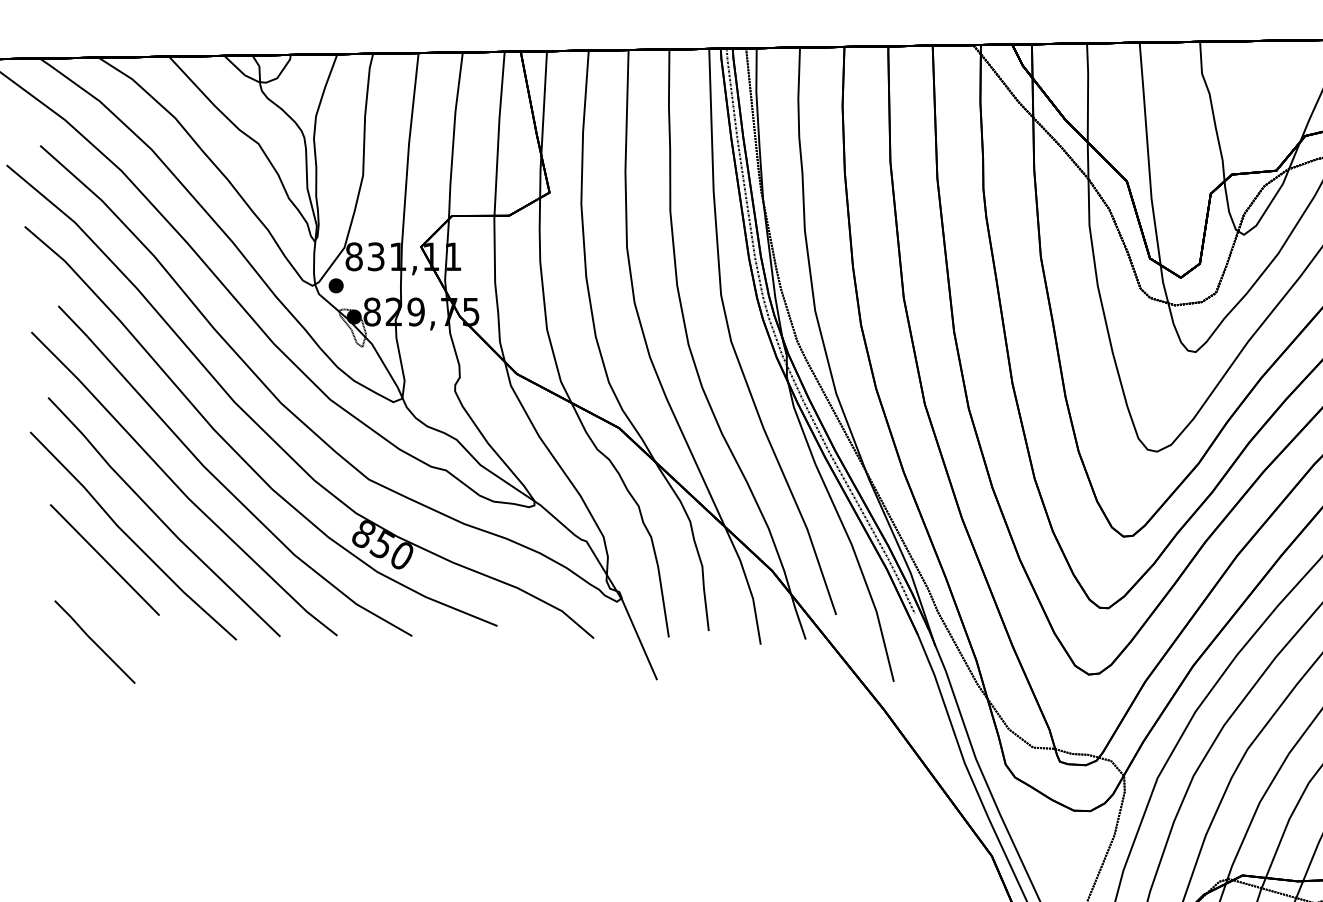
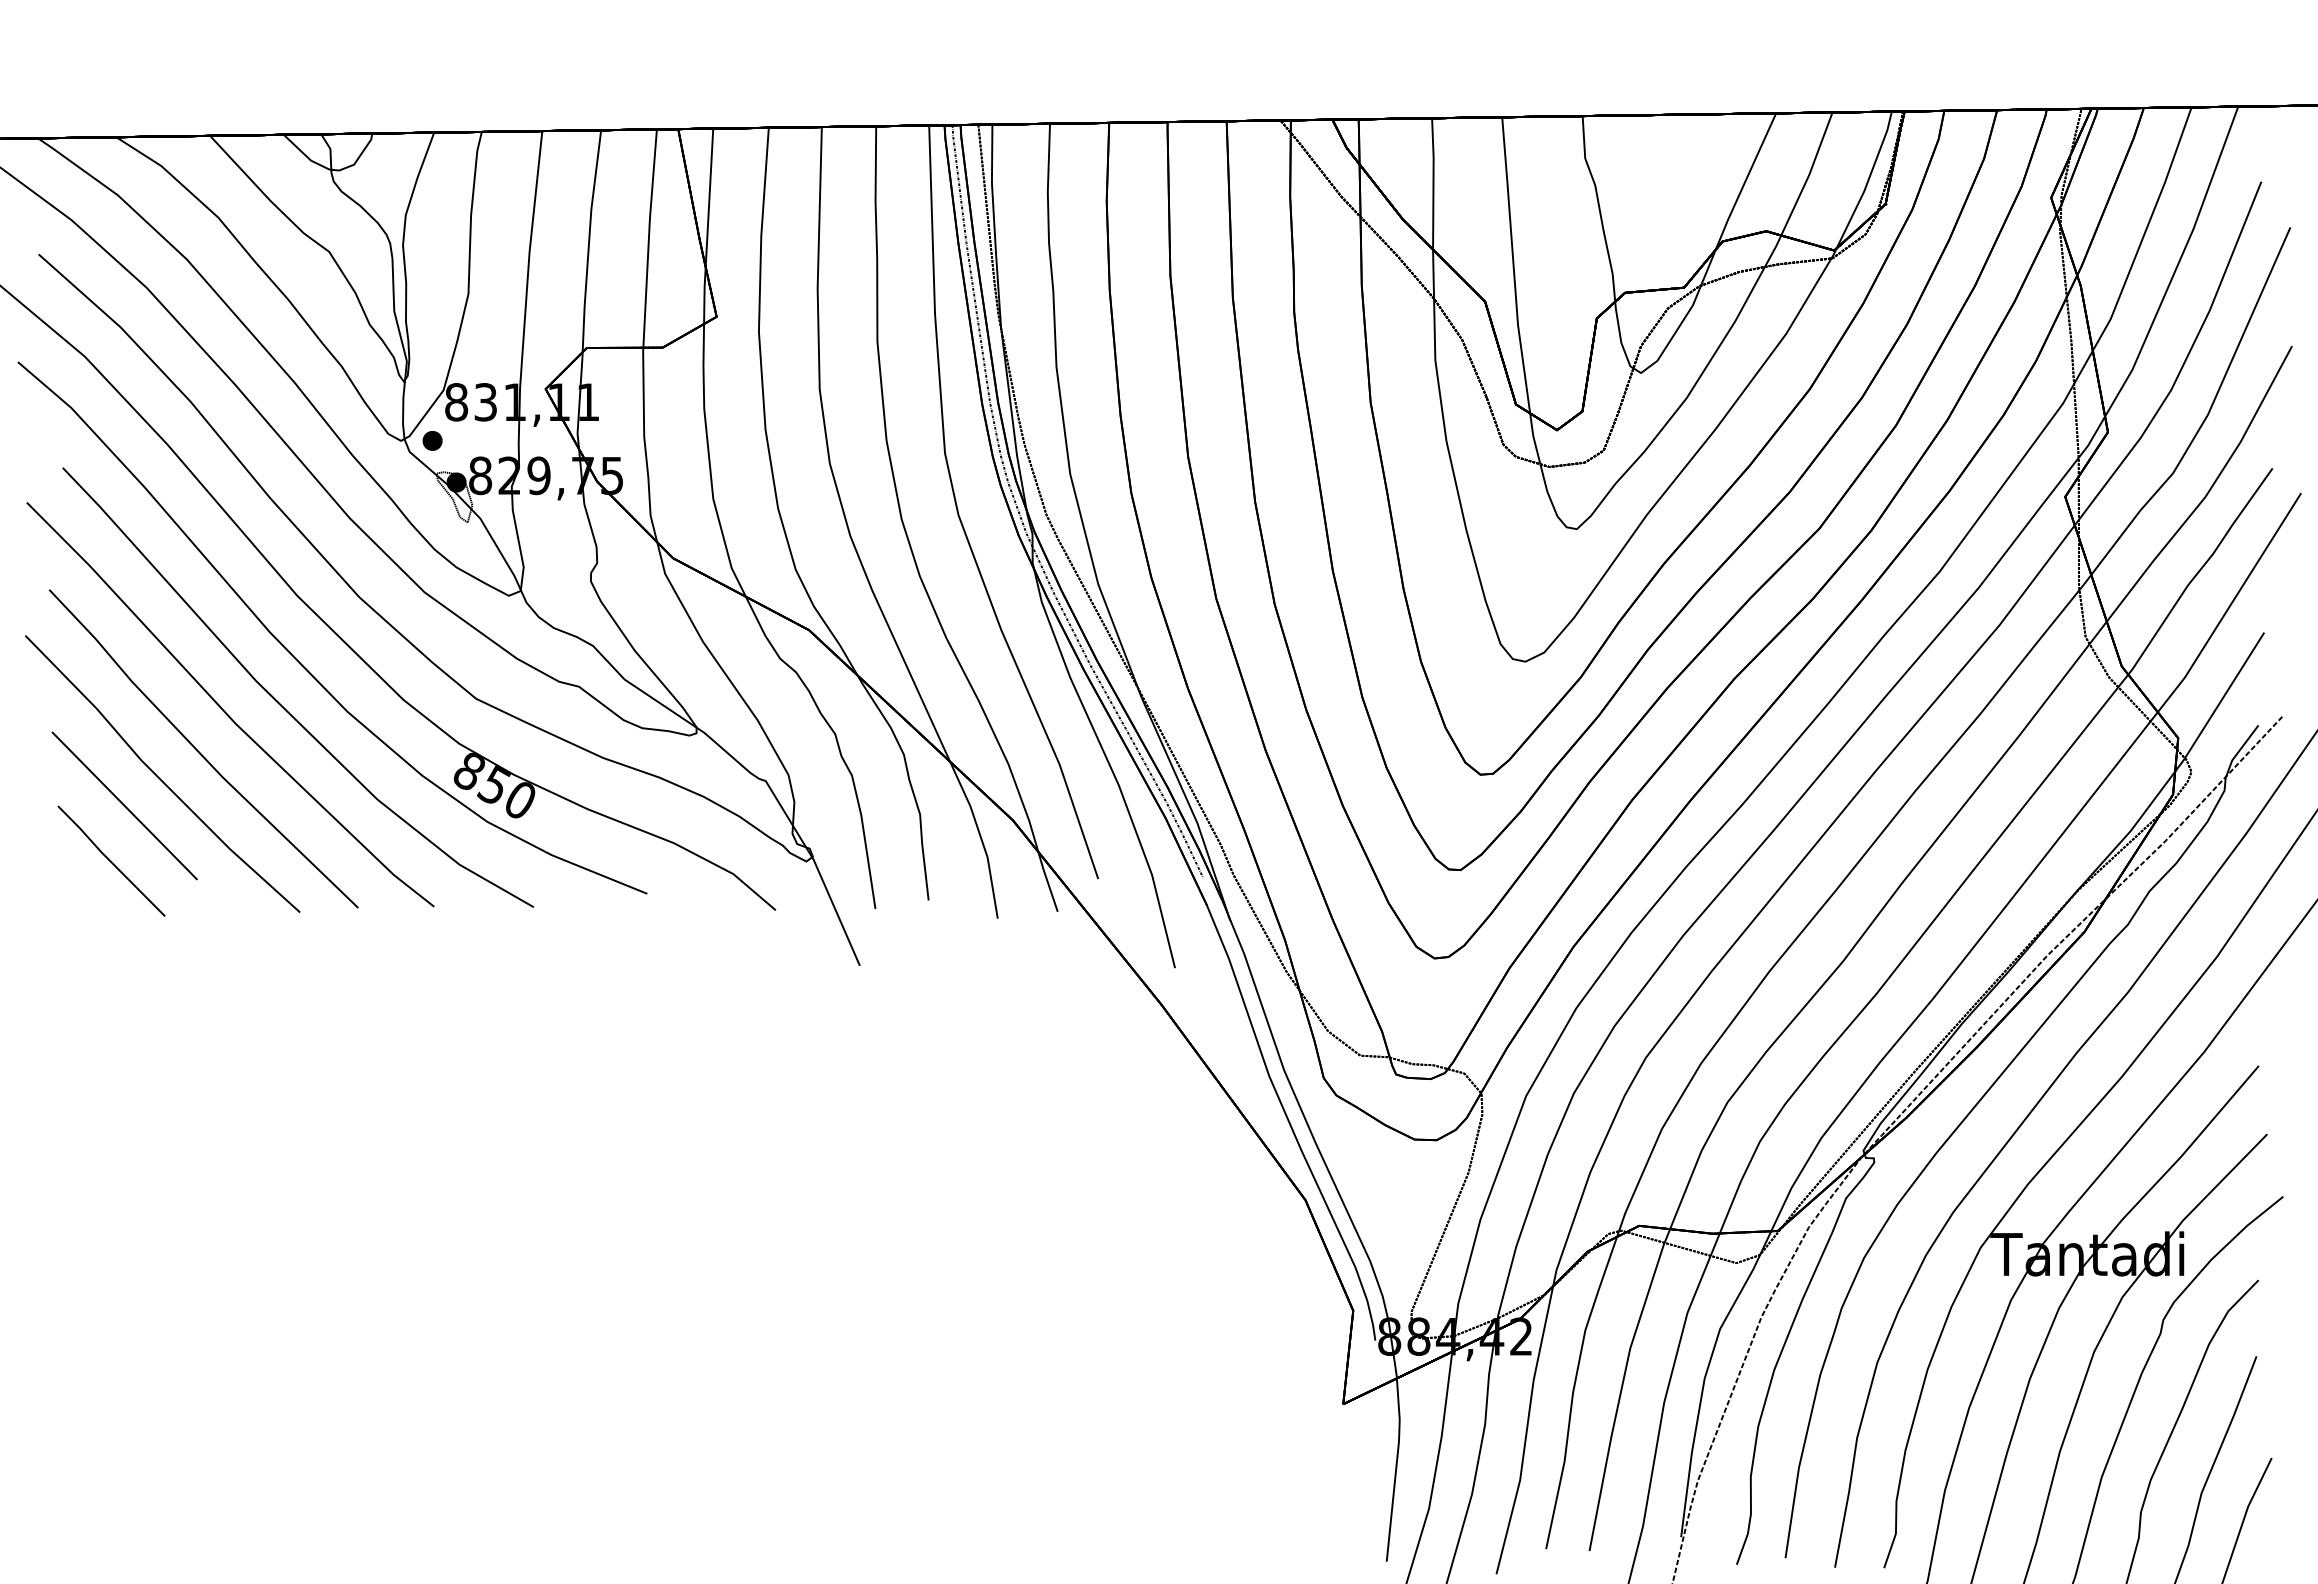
part: (94, 641) -> (111, 860), moved

